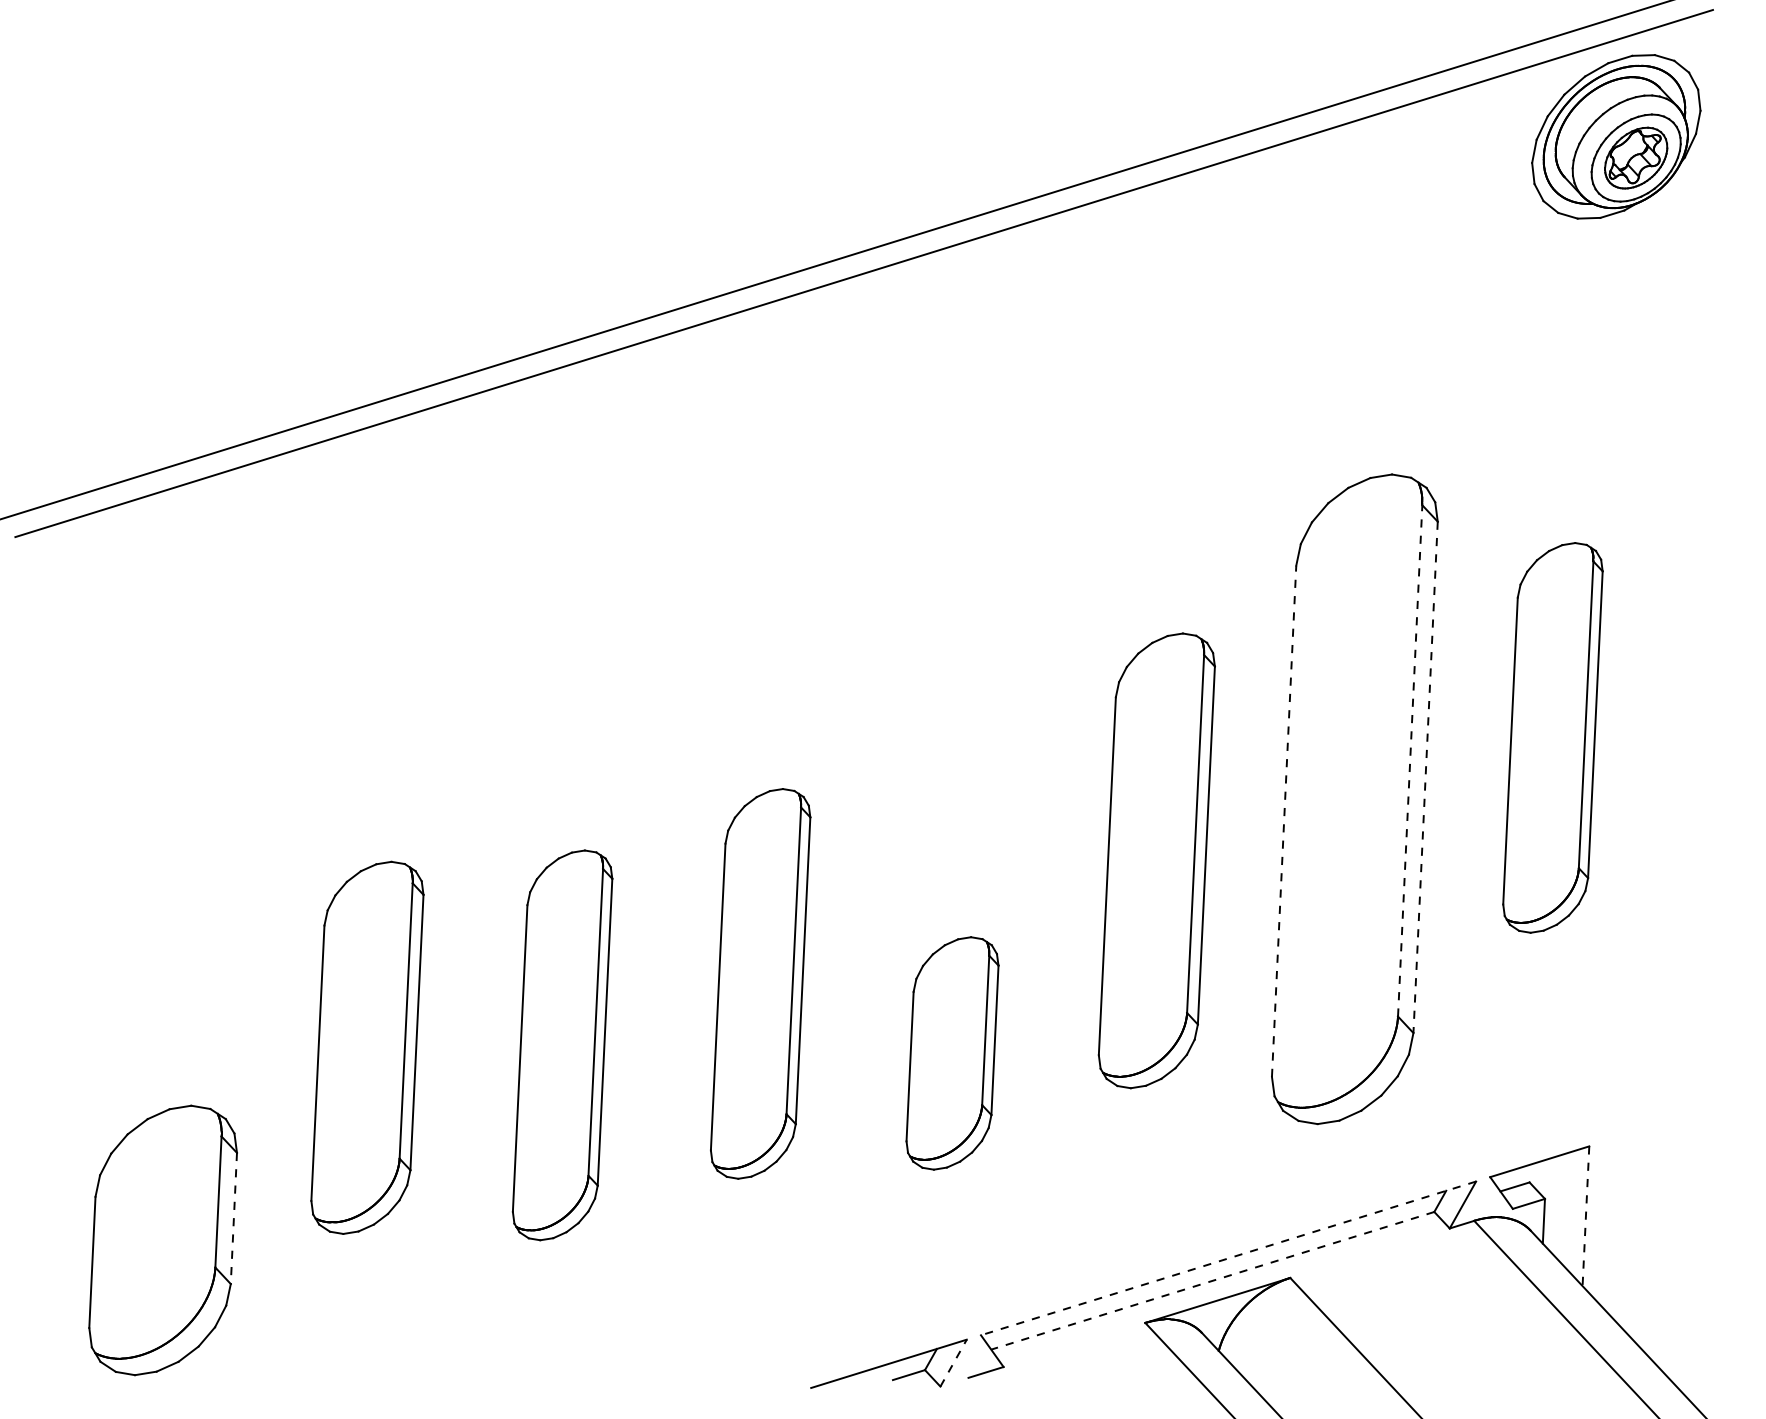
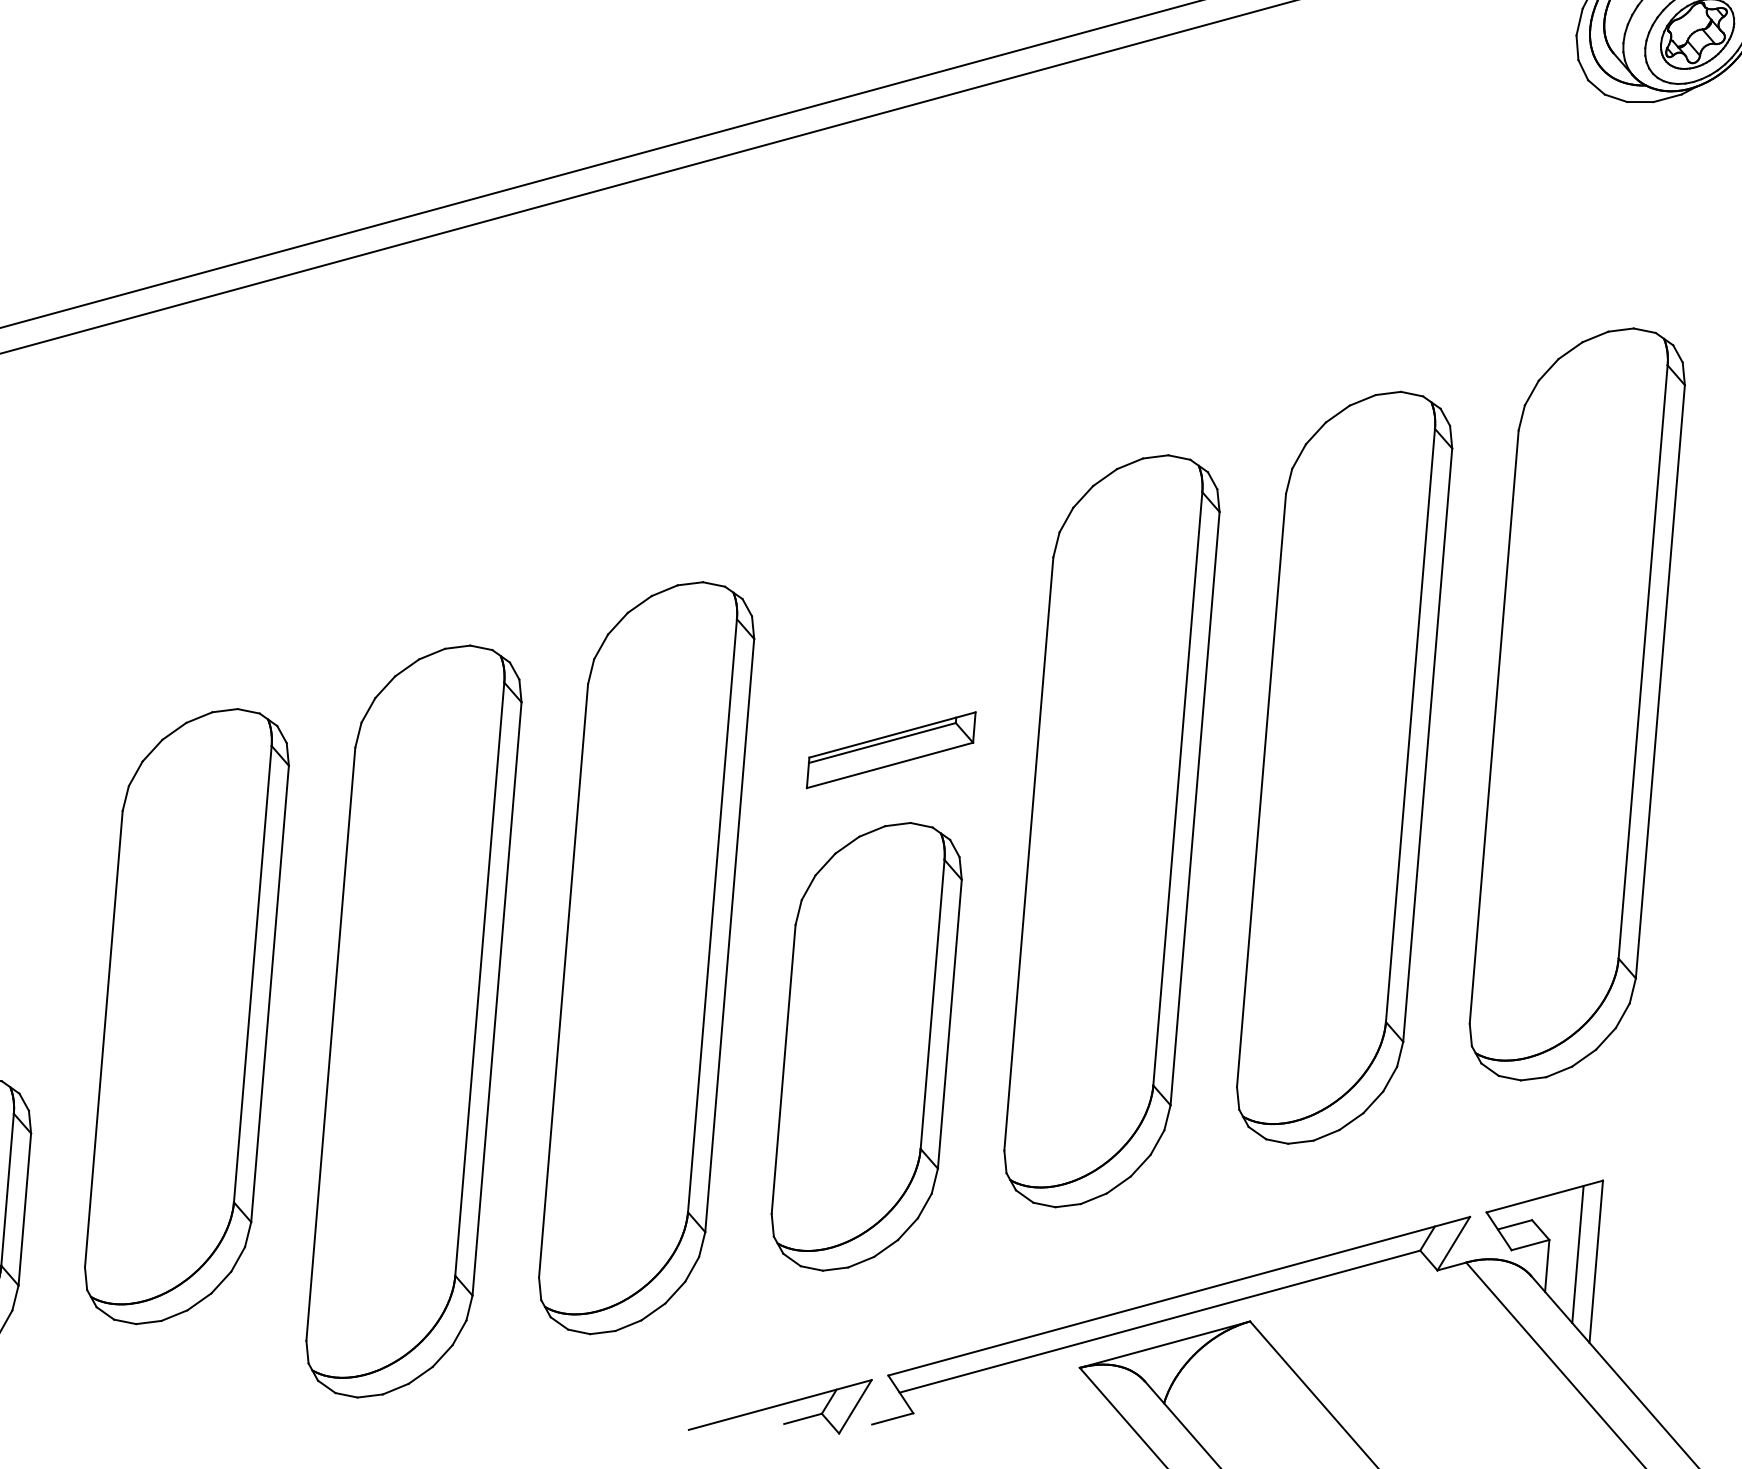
part: (1552, 737) -> (1576, 704), size x1.67
line: (1410, 760) -> (1410, 724), dashed -> solid
line: (1425, 777) -> (1427, 745), dashed -> solid
part: (964, 797) -> (891, 749), added
line: (1284, 821) -> (1261, 790), dashed -> solid
part: (1156, 860) -> (1111, 830), size x1.43
part: (760, 983) -> (646, 957), size x1.67
part: (562, 1045) -> (413, 1021), size x1.67
part: (367, 1047) -> (187, 1016), size x1.43
part: (952, 1053) -> (866, 1046), size x1.67
line: (1569, 1210) -> (1577, 1254), added
line: (1585, 1216) -> (1595, 1262), dashed -> solid
line: (233, 1218) -> (24, 1209), dashed -> solid
line: (1228, 1258) -> (1179, 1296), dashed -> solid
line: (1212, 1280) -> (1159, 1321), dashed -> solid
line: (953, 1363) -> (855, 1407), dashed -> solid

